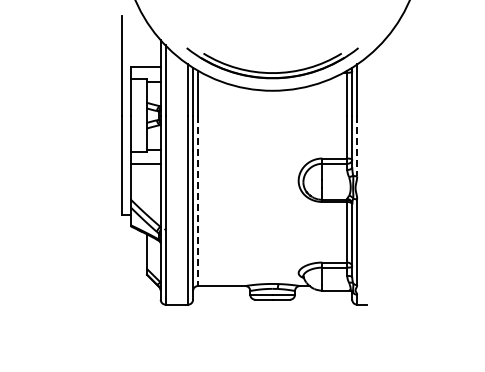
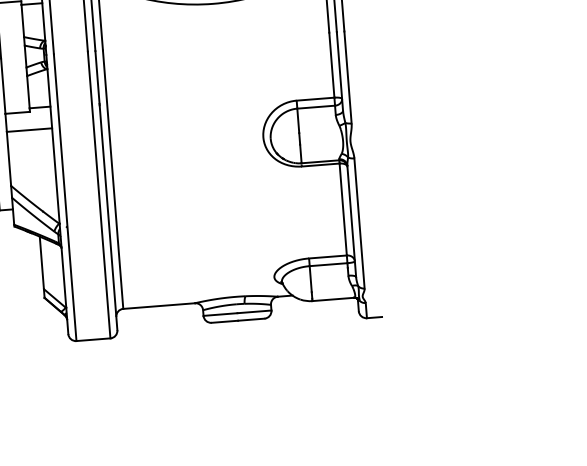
line: (357, 146) -> (348, 78), dashed -> solid
line: (198, 201) -> (113, 180), dashed -> solid

